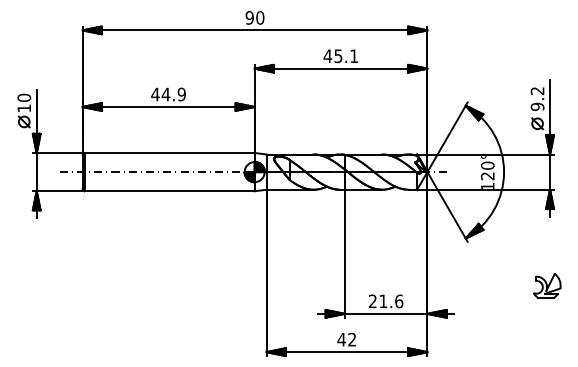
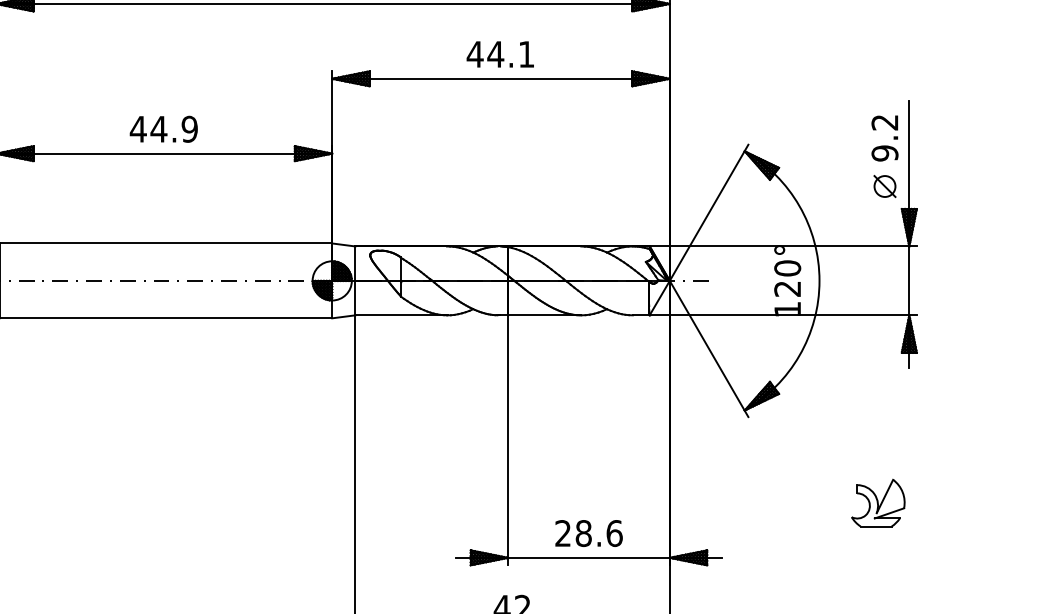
text: (338, 56) -> (495, 54), 45.1 -> 44.1
part: (547, 285) -> (878, 502), moved
text: (383, 301) -> (583, 533), 21.6 -> 28.6

